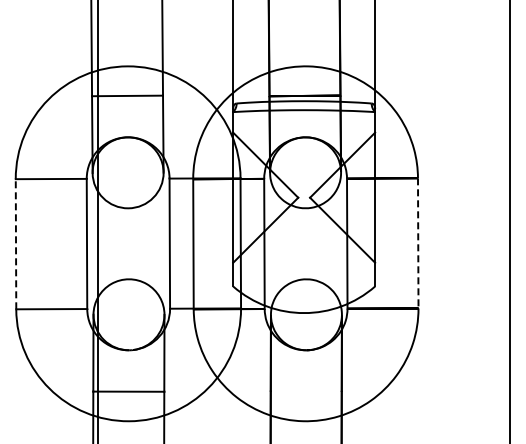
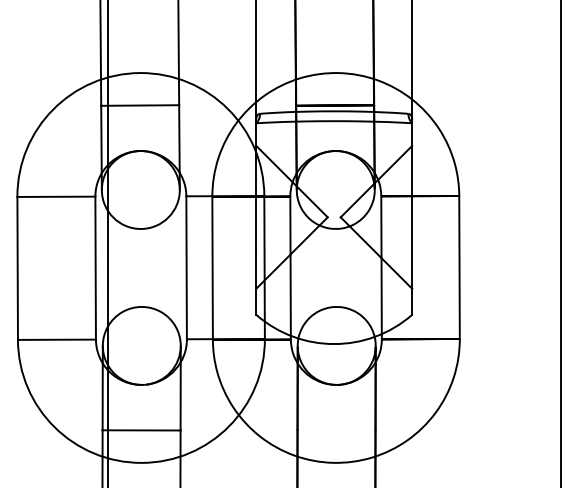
line: (16, 243) -> (18, 267), dashed -> solid
line: (418, 243) -> (459, 267), dashed -> solid

